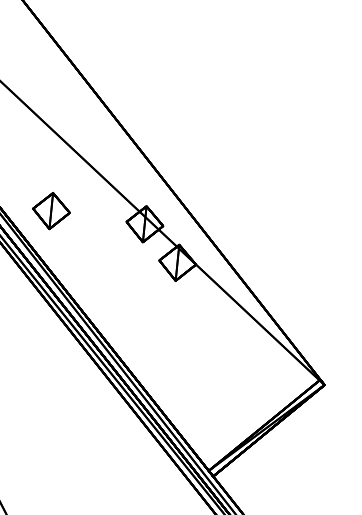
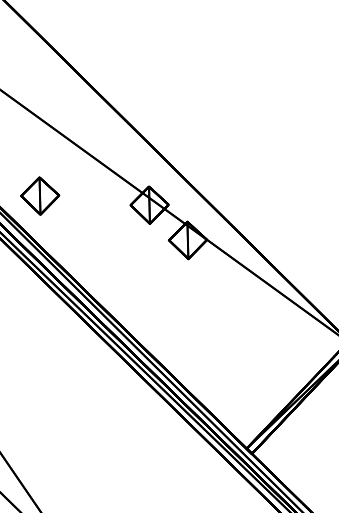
part: (51, 211) -> (40, 196), moved

